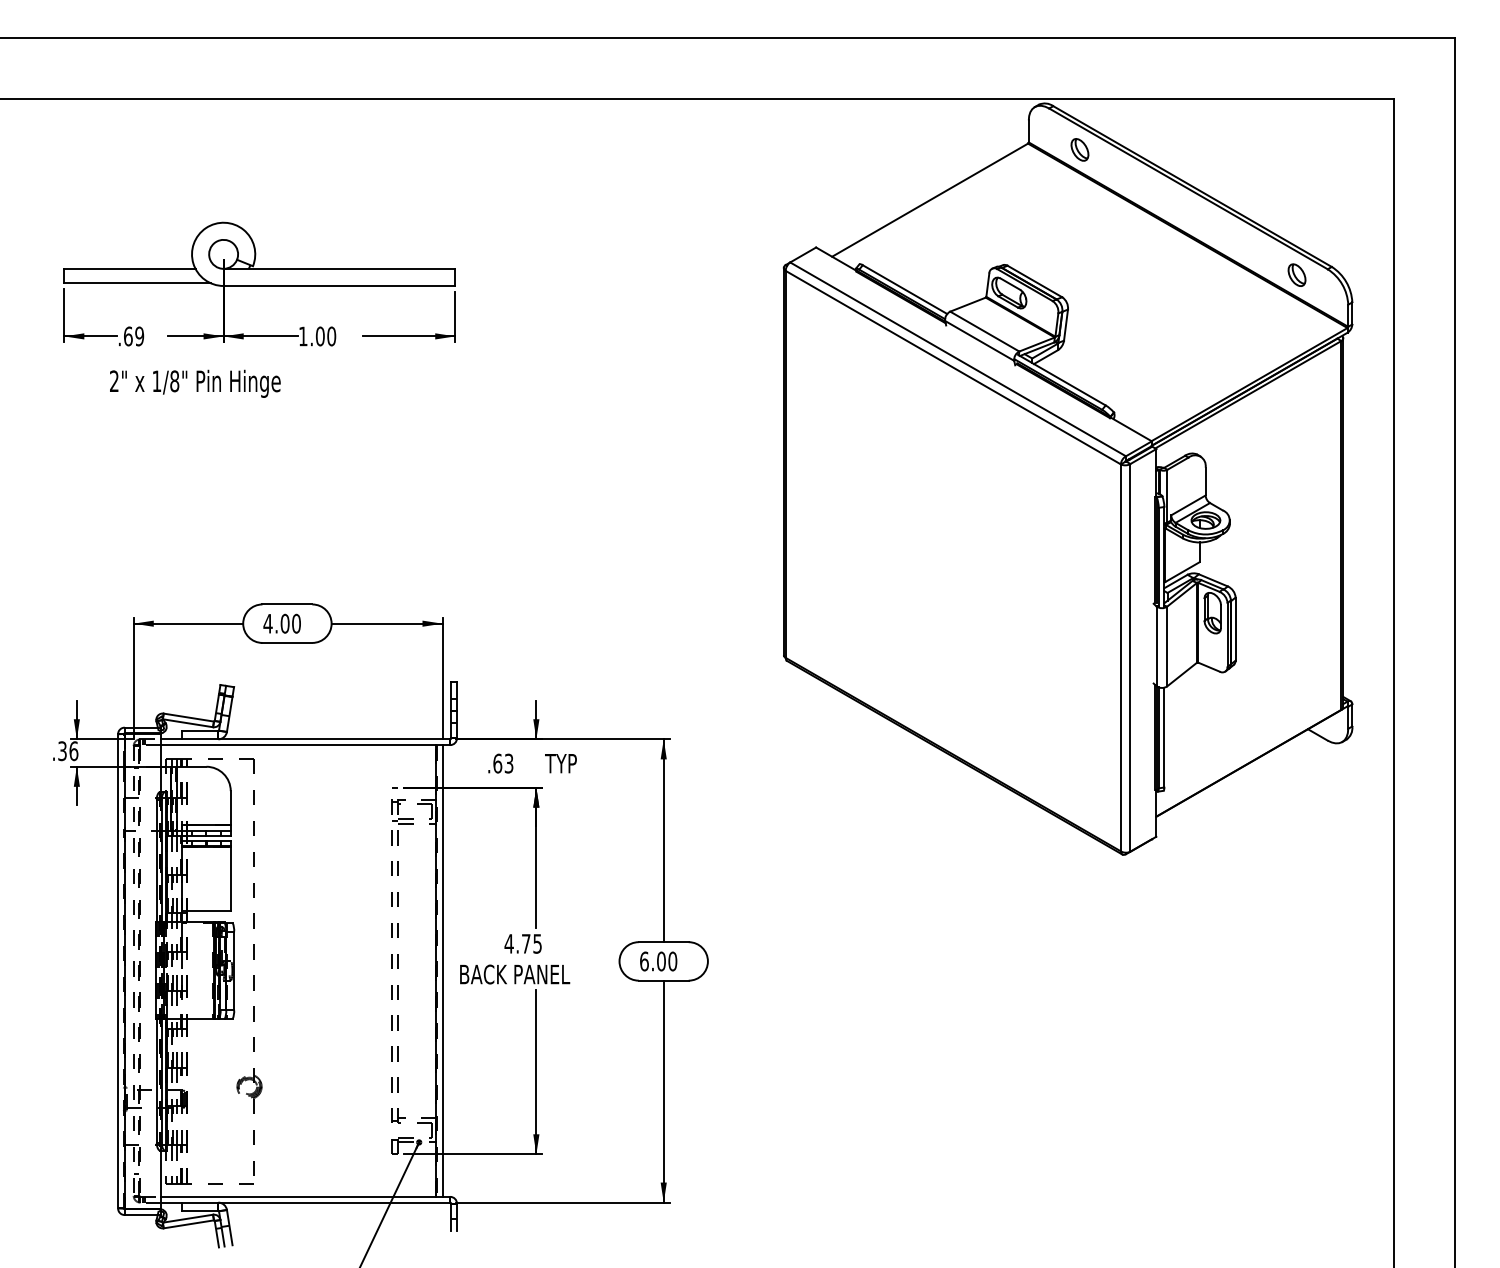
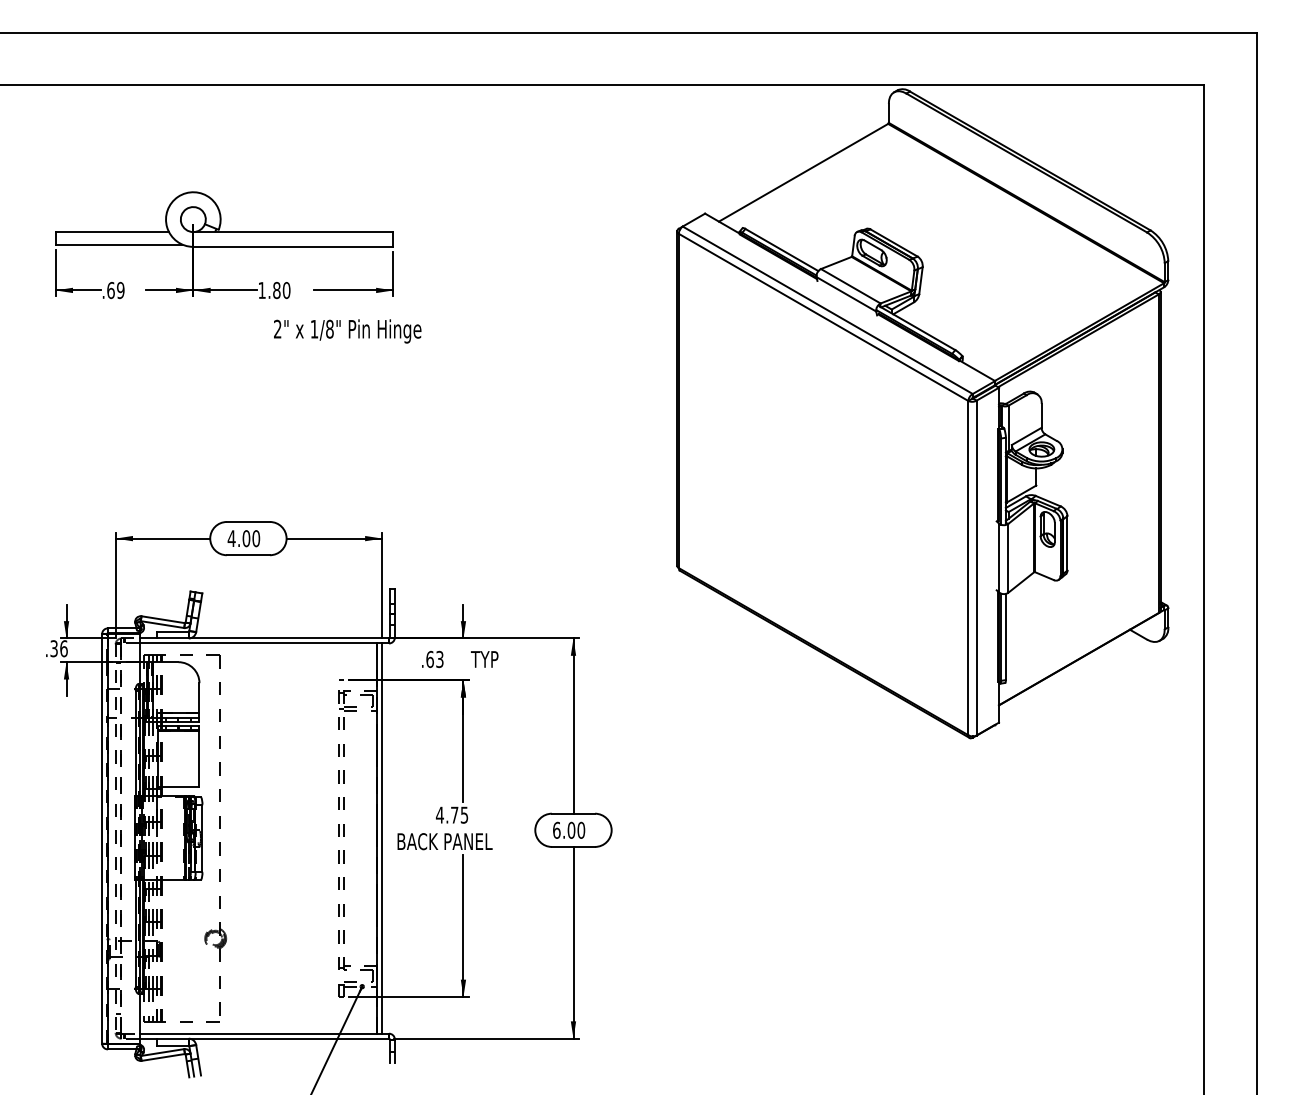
part: (1079, 149) -> (932, 128), removed
part: (1296, 274) -> (1120, 236), removed
text: (319, 336) -> (276, 290), 1.00 -> 1.80
text: (195, 383) -> (347, 331), moved

